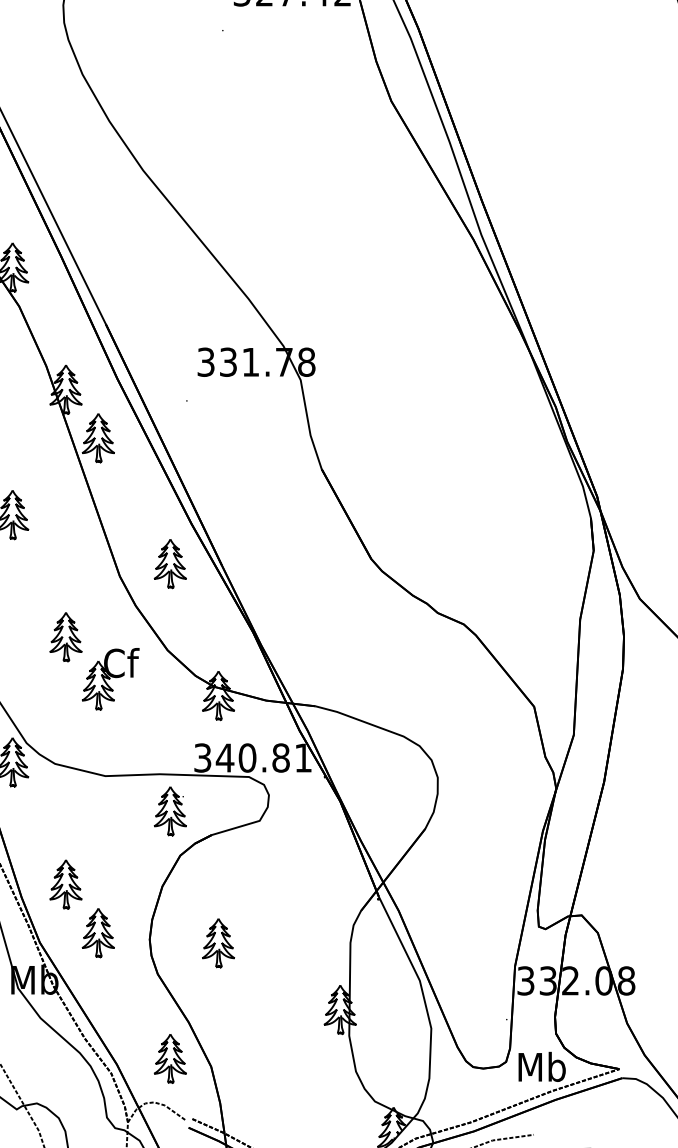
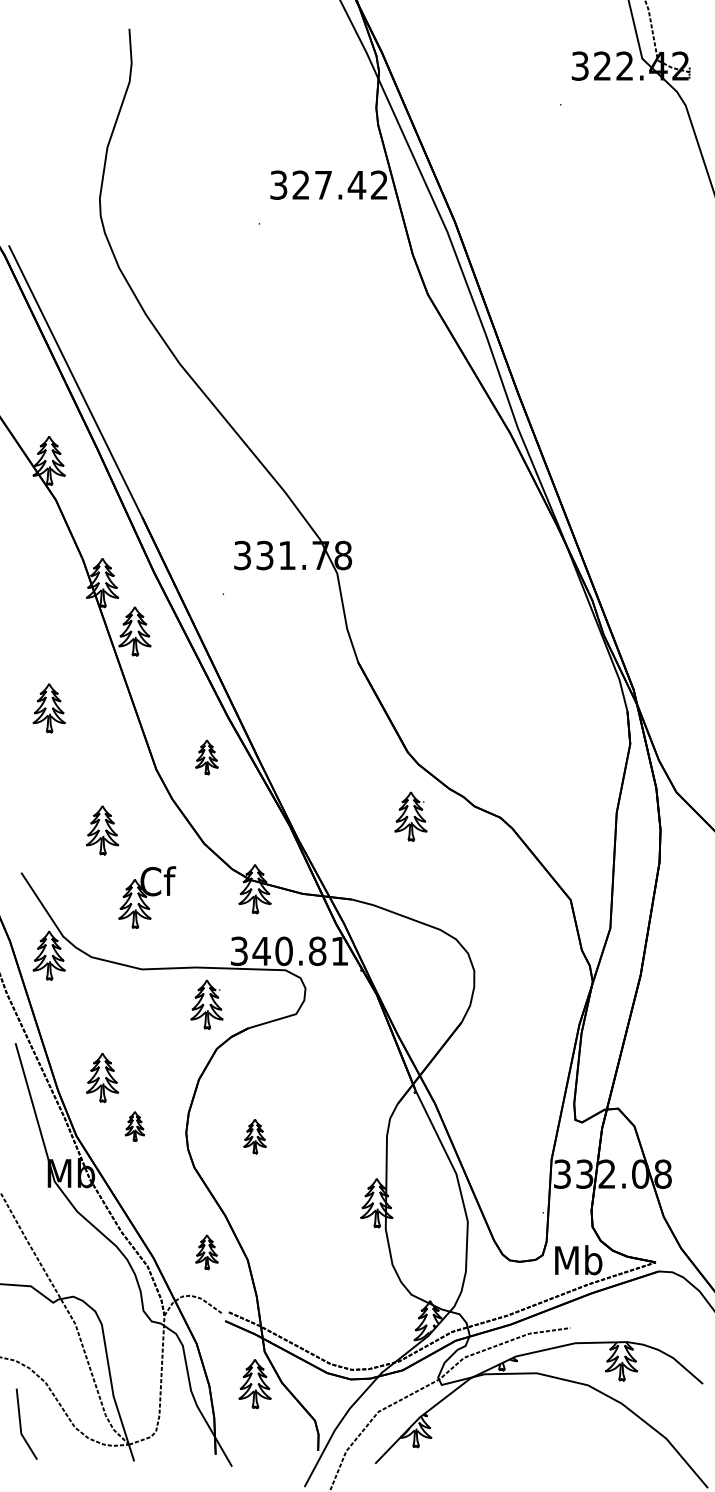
part: (169, 564) -> (206, 757), size x0.7
part: (373, 623) -> (410, 816), added
part: (110, 679) -> (147, 897), moved
part: (97, 933) -> (134, 1126), size x0.6
part: (217, 943) -> (254, 1136), size x0.7
part: (169, 1059) -> (206, 1252), size x0.7

